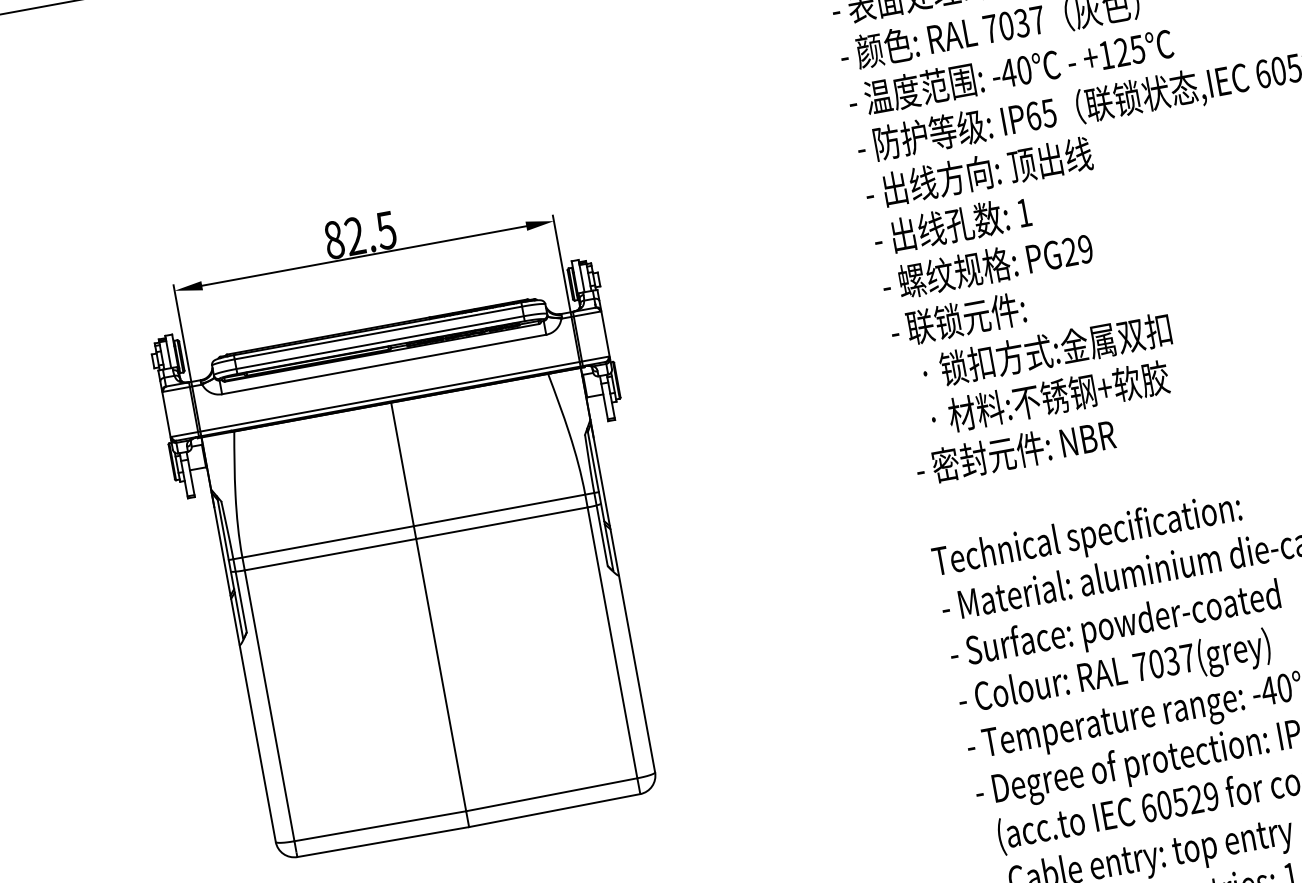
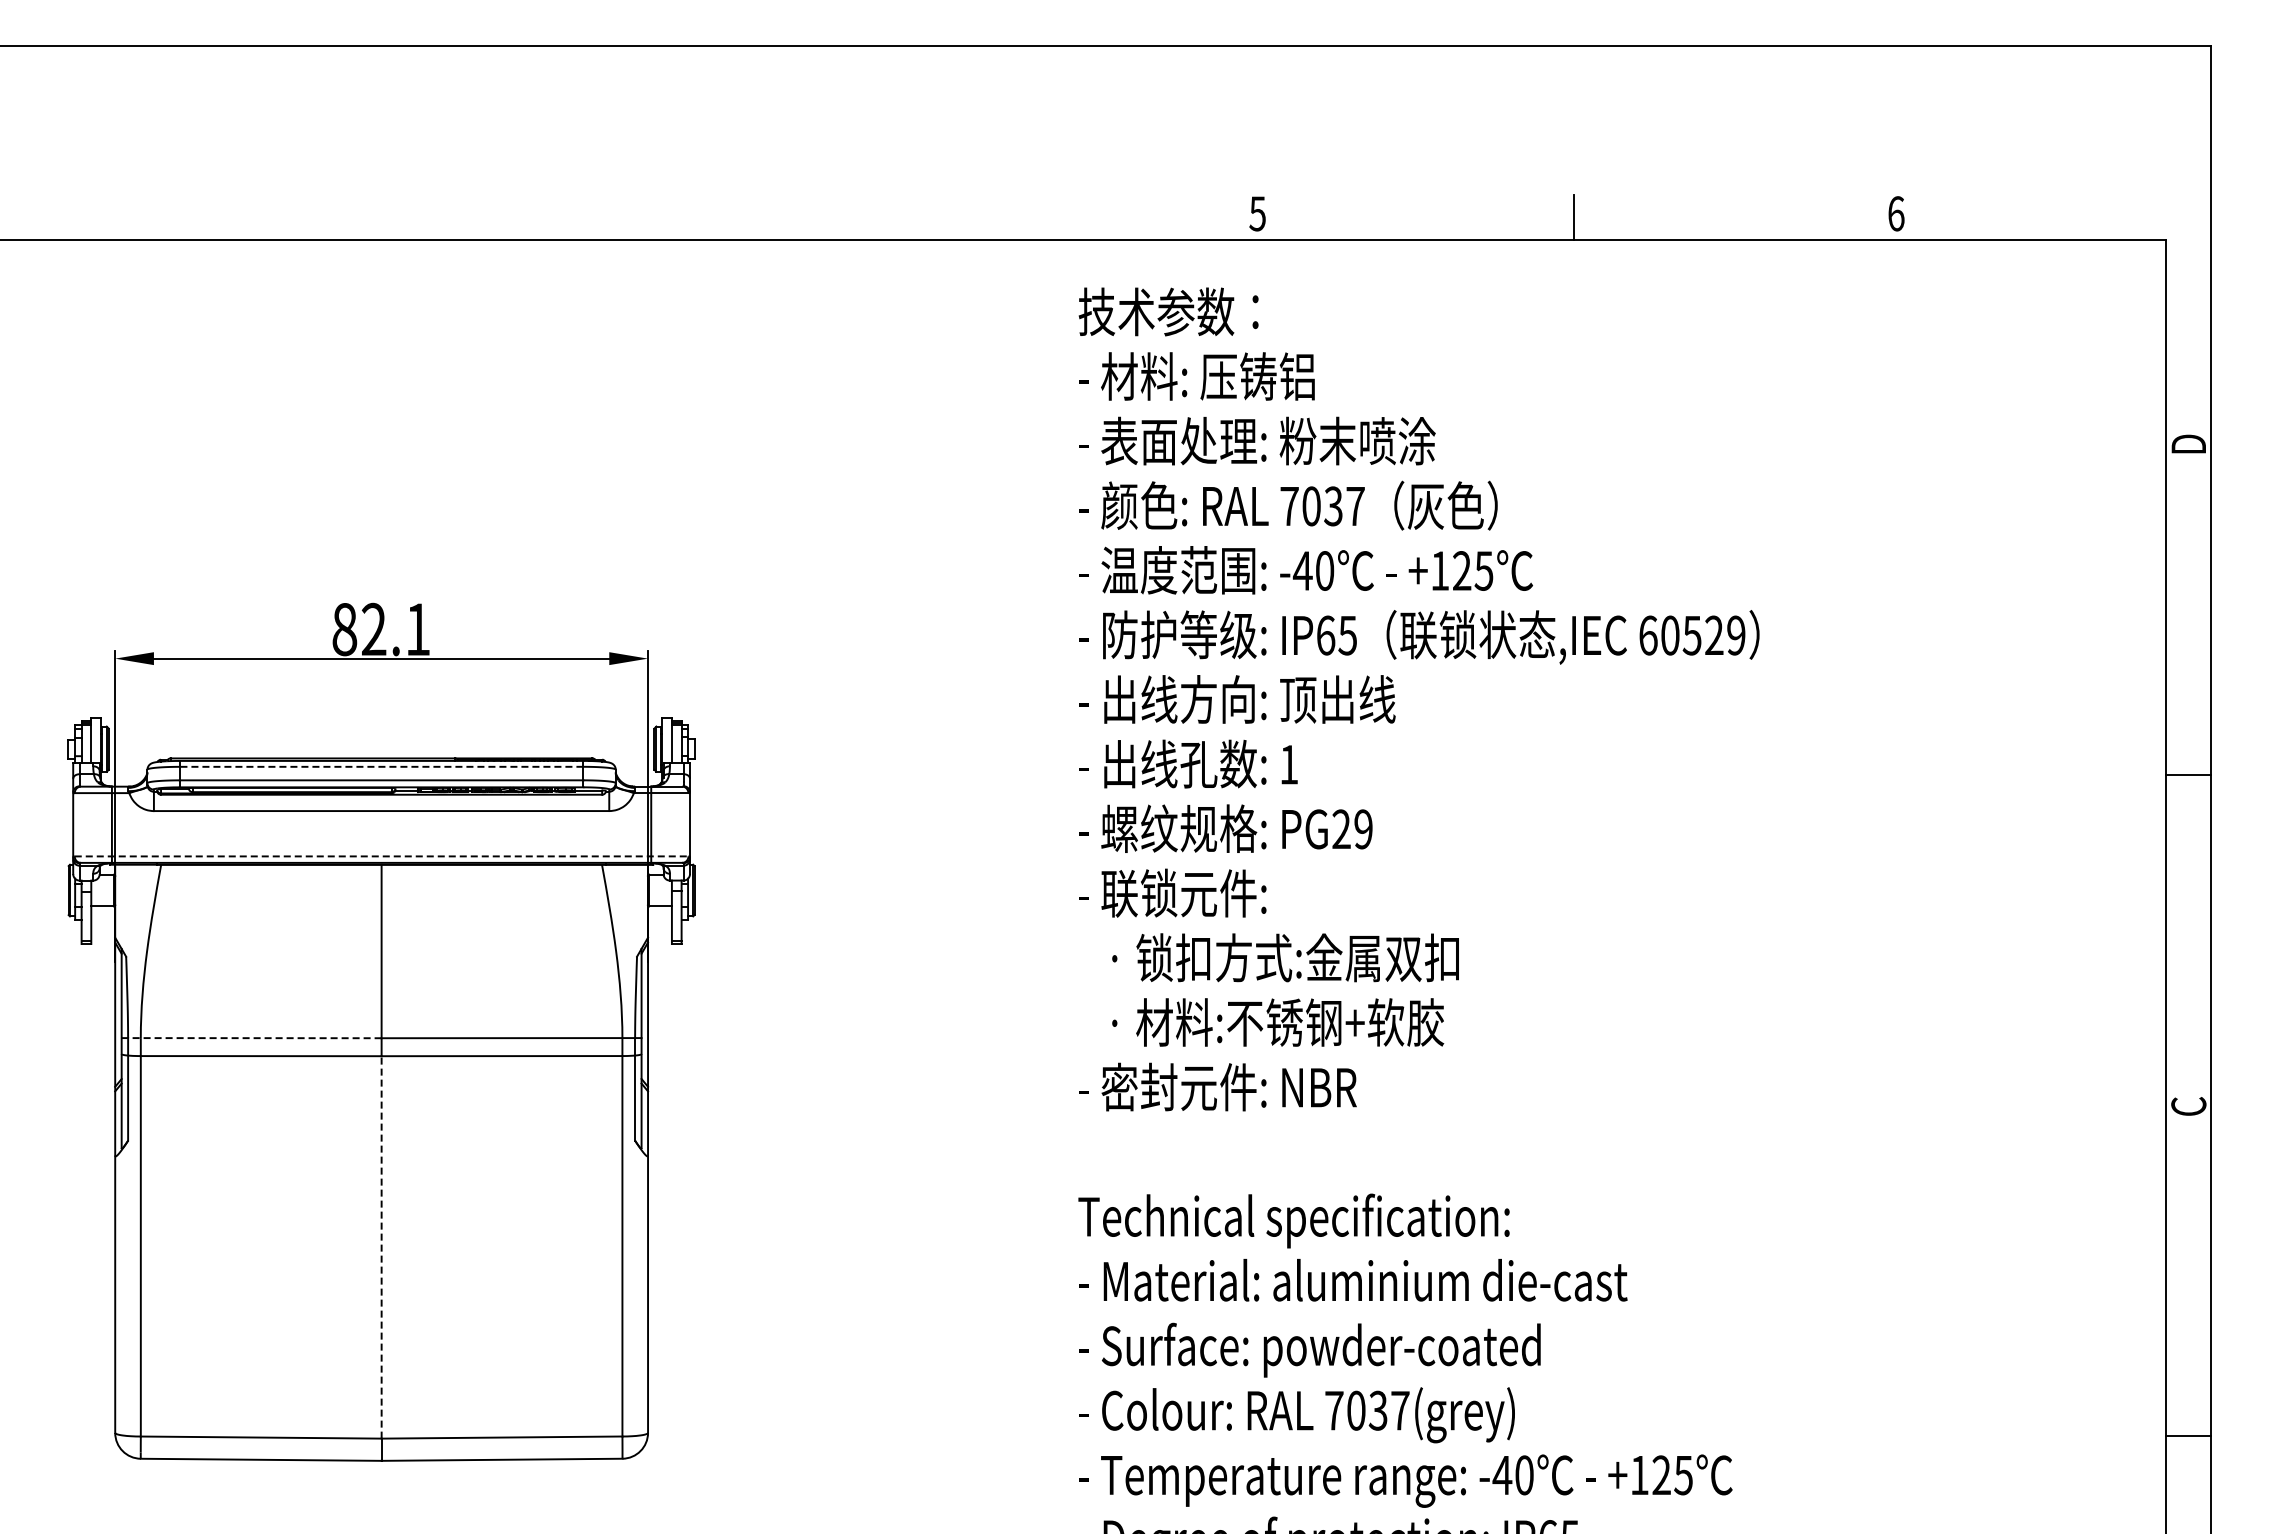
text: (386, 230) -> (417, 629), 82.5 -> 82.1
line: (378, 332) -> (381, 766), solid -> dashed
line: (390, 396) -> (381, 856), solid -> dashed
line: (321, 543) -> (251, 1038), solid -> dashed
line: (441, 674) -> (381, 1246), solid -> dashed

